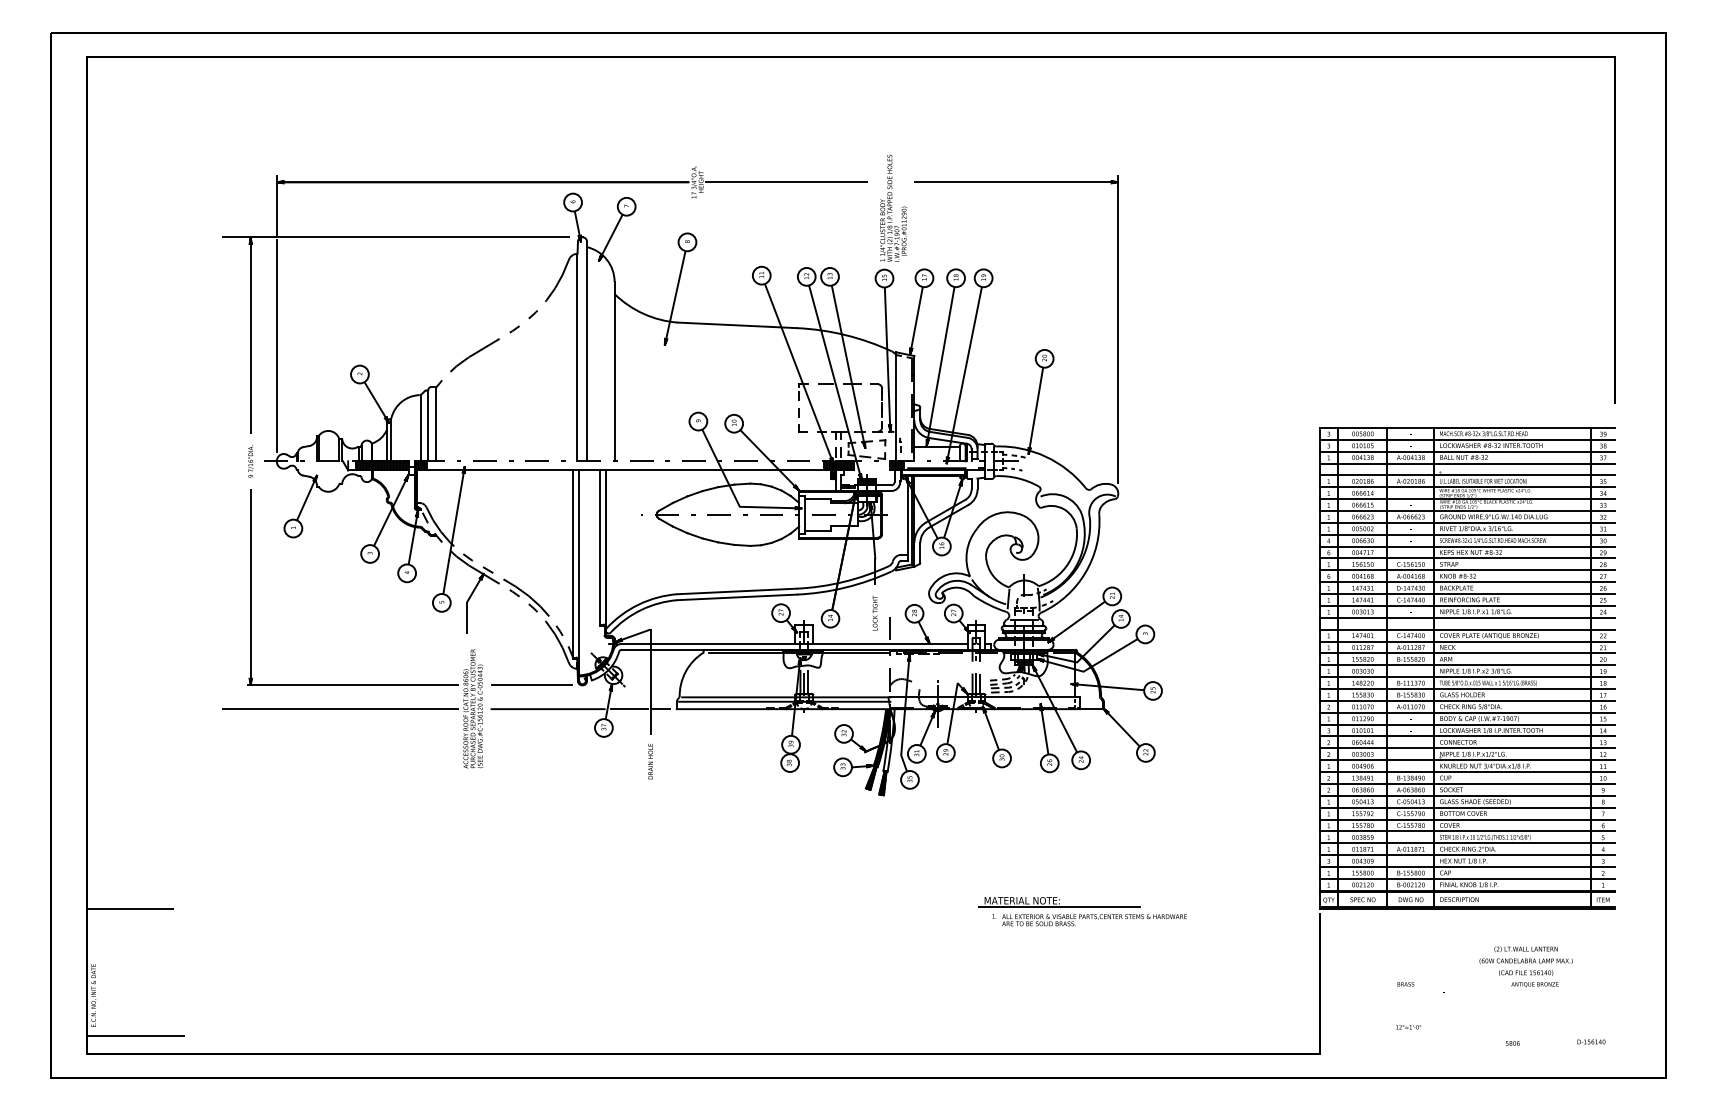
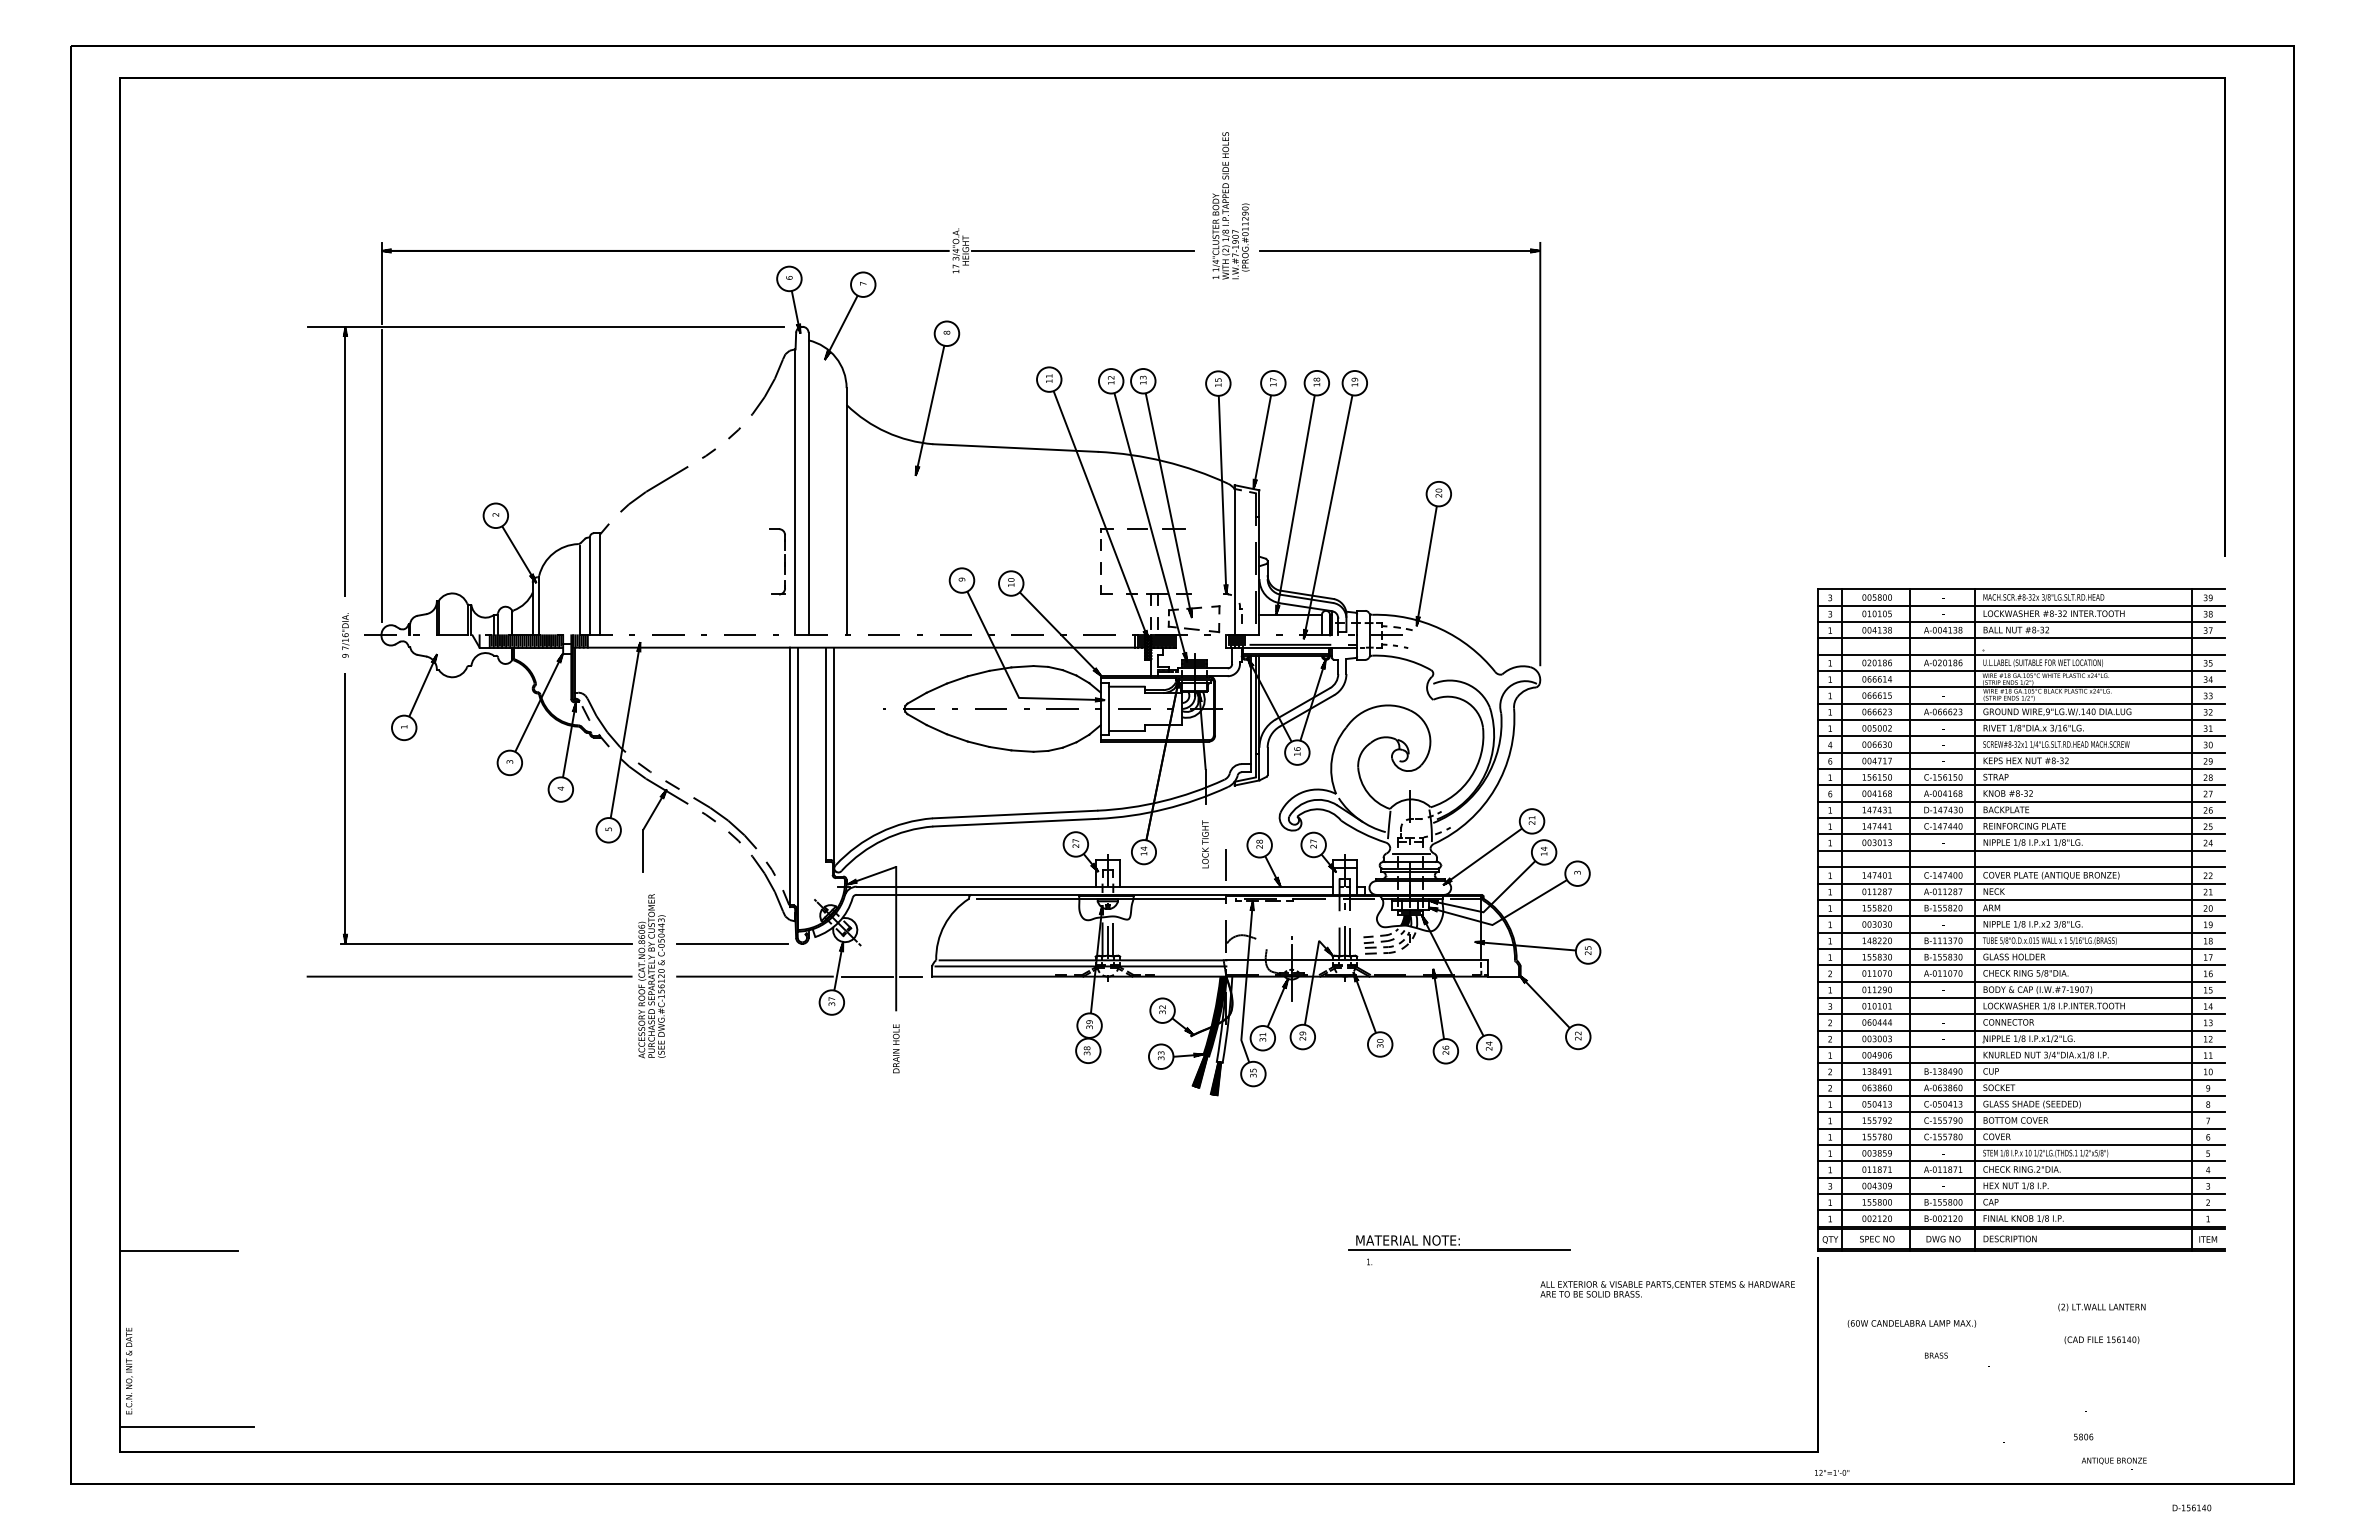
text: (893, 208) -> (1230, 205), moved
part: (881, 407) -> (784, 561), moved
text: (1094, 920) -> (1667, 1289), moved
text: (1525, 961) -> (1911, 1323), moved
text: (1534, 986) -> (2113, 1463), moved
text: (1408, 1027) -> (1832, 1472), moved
text: (1591, 1041) -> (2191, 1507), moved

